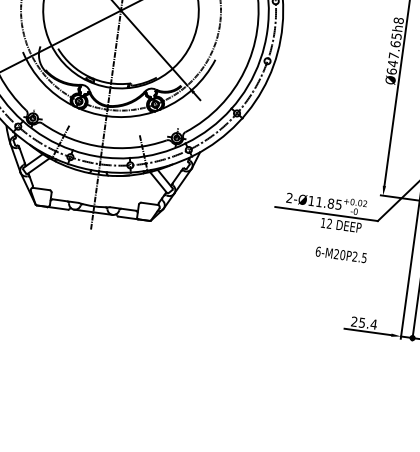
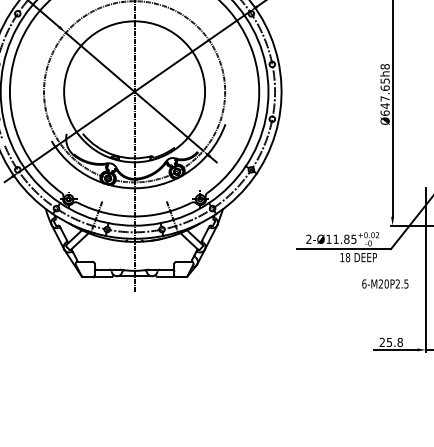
text: (329, 223) -> (347, 257), 12 -> 18
text: (341, 254) -> (385, 283), moved
text: (374, 324) -> (400, 342), 25.4 -> 25.8

